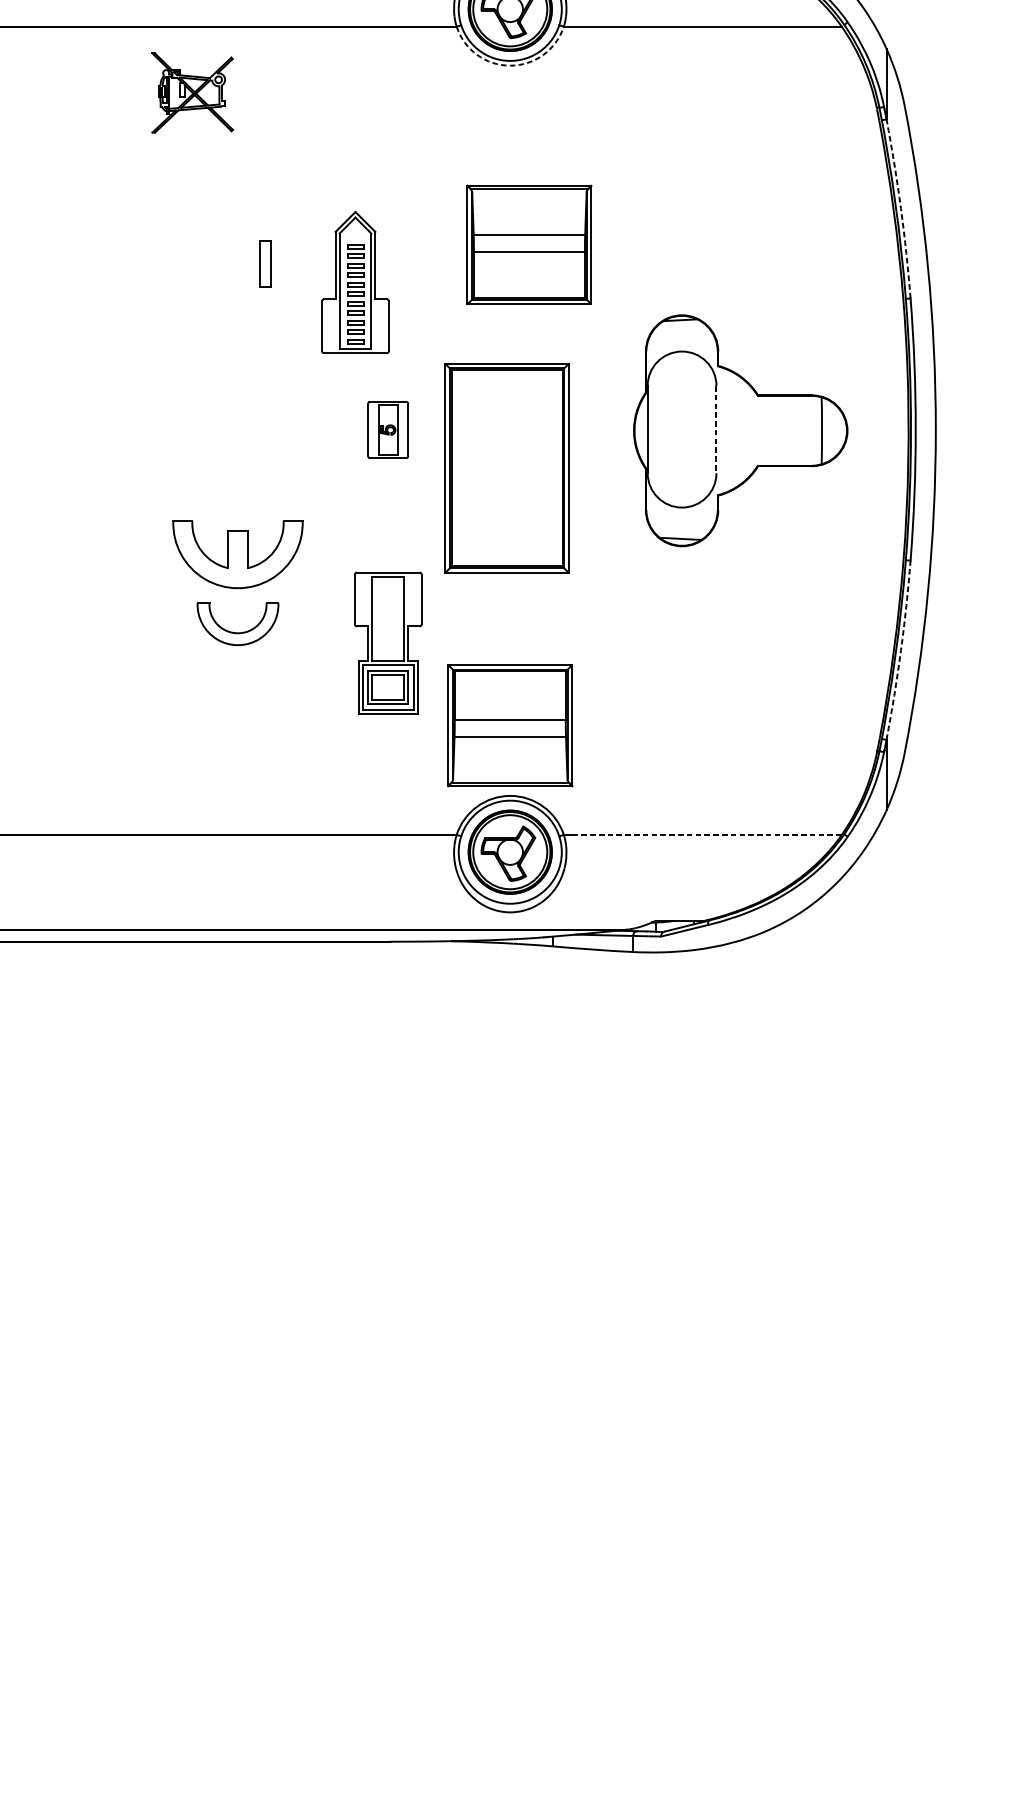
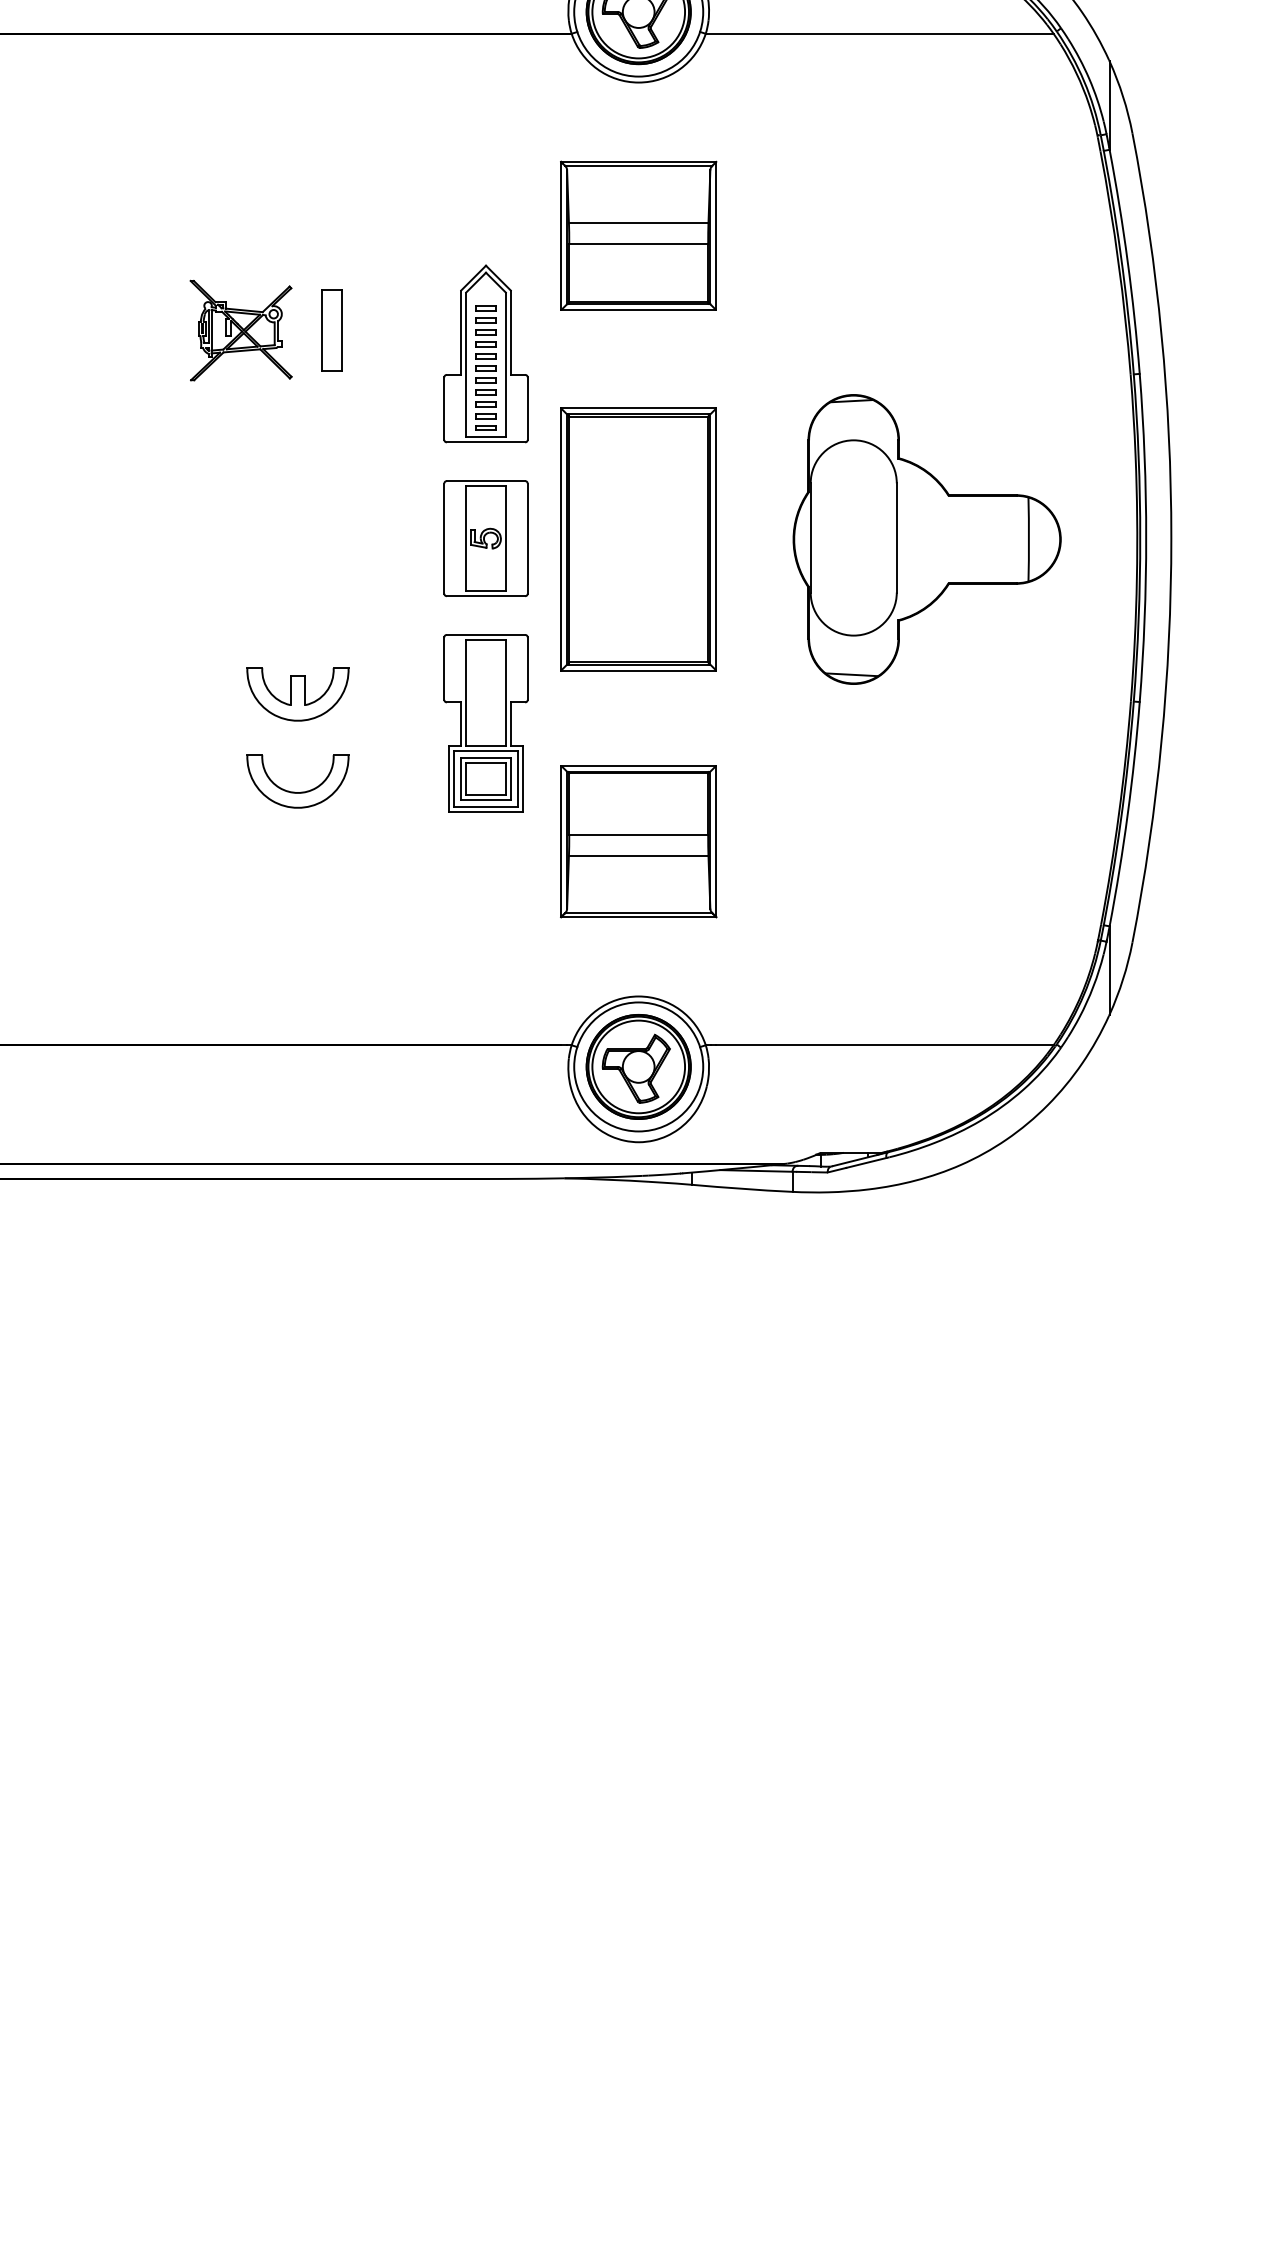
arc: (510, 65) -> (638, 82), dashed -> solid
part: (192, 92) -> (240, 330), moved
arc: (900, 208) -> (1127, 261), dashed -> solid
part: (529, 244) -> (638, 235), moved
part: (264, 263) -> (331, 330), size x1.43
part: (355, 282) -> (485, 353), moved
part: (387, 429) -> (485, 538), size x1.67
line: (716, 429) -> (896, 537), dashed -> solid
part: (506, 468) -> (638, 539), moved
part: (237, 554) -> (297, 694), size x0.62
part: (387, 643) -> (485, 723), moved
arc: (900, 650) -> (1127, 814), dashed -> solid
part: (510, 725) -> (638, 841), moved
line: (706, 835) -> (884, 1045), dashed -> solid

